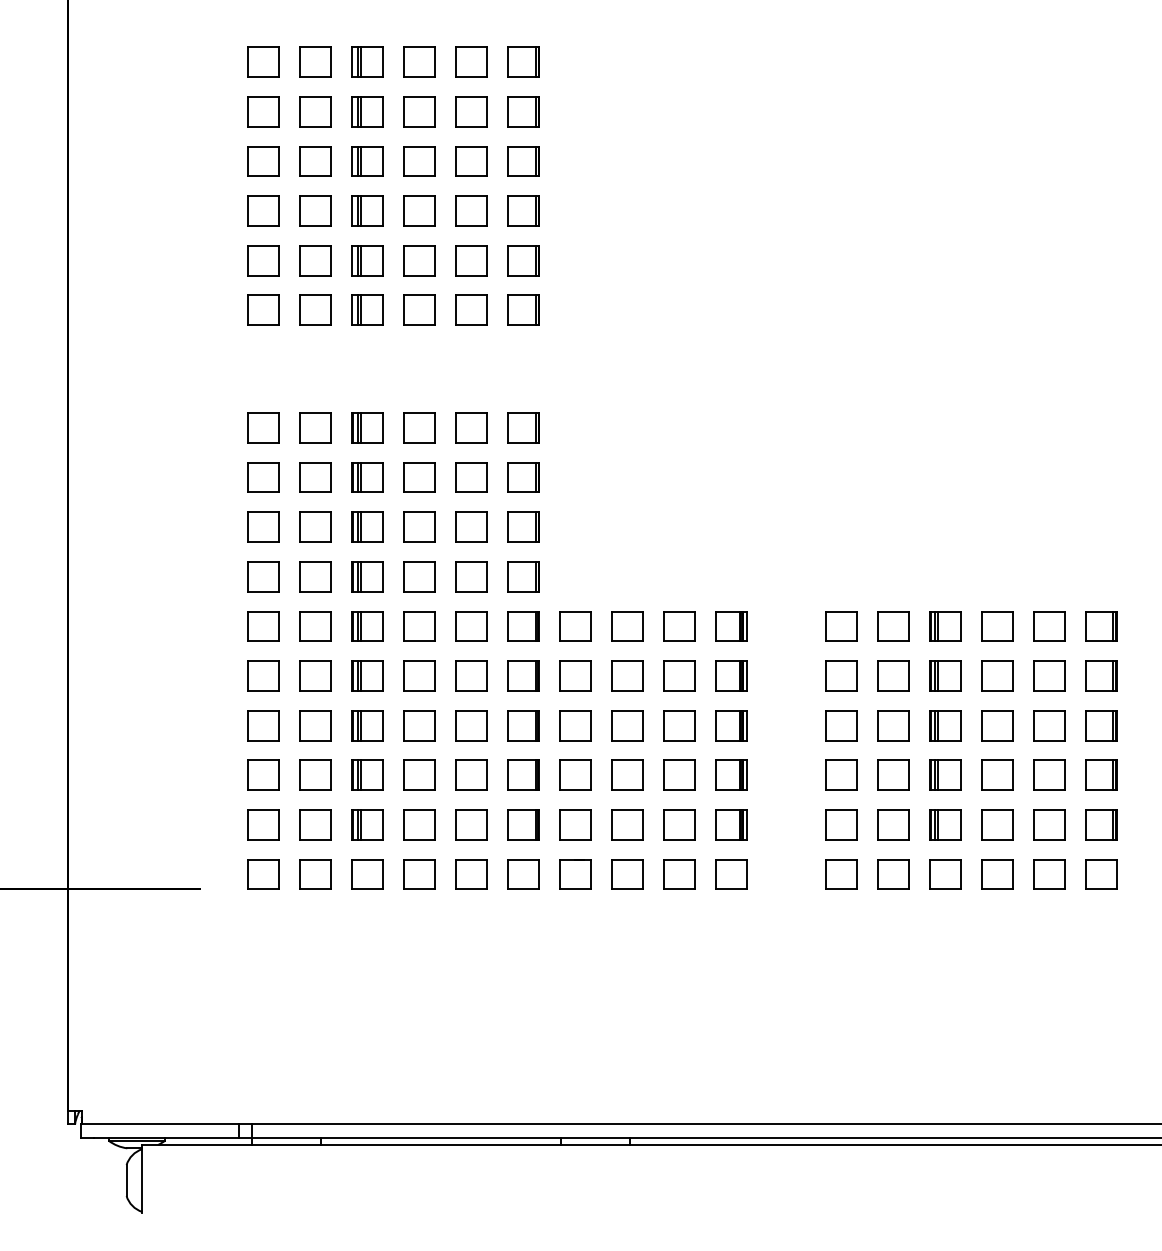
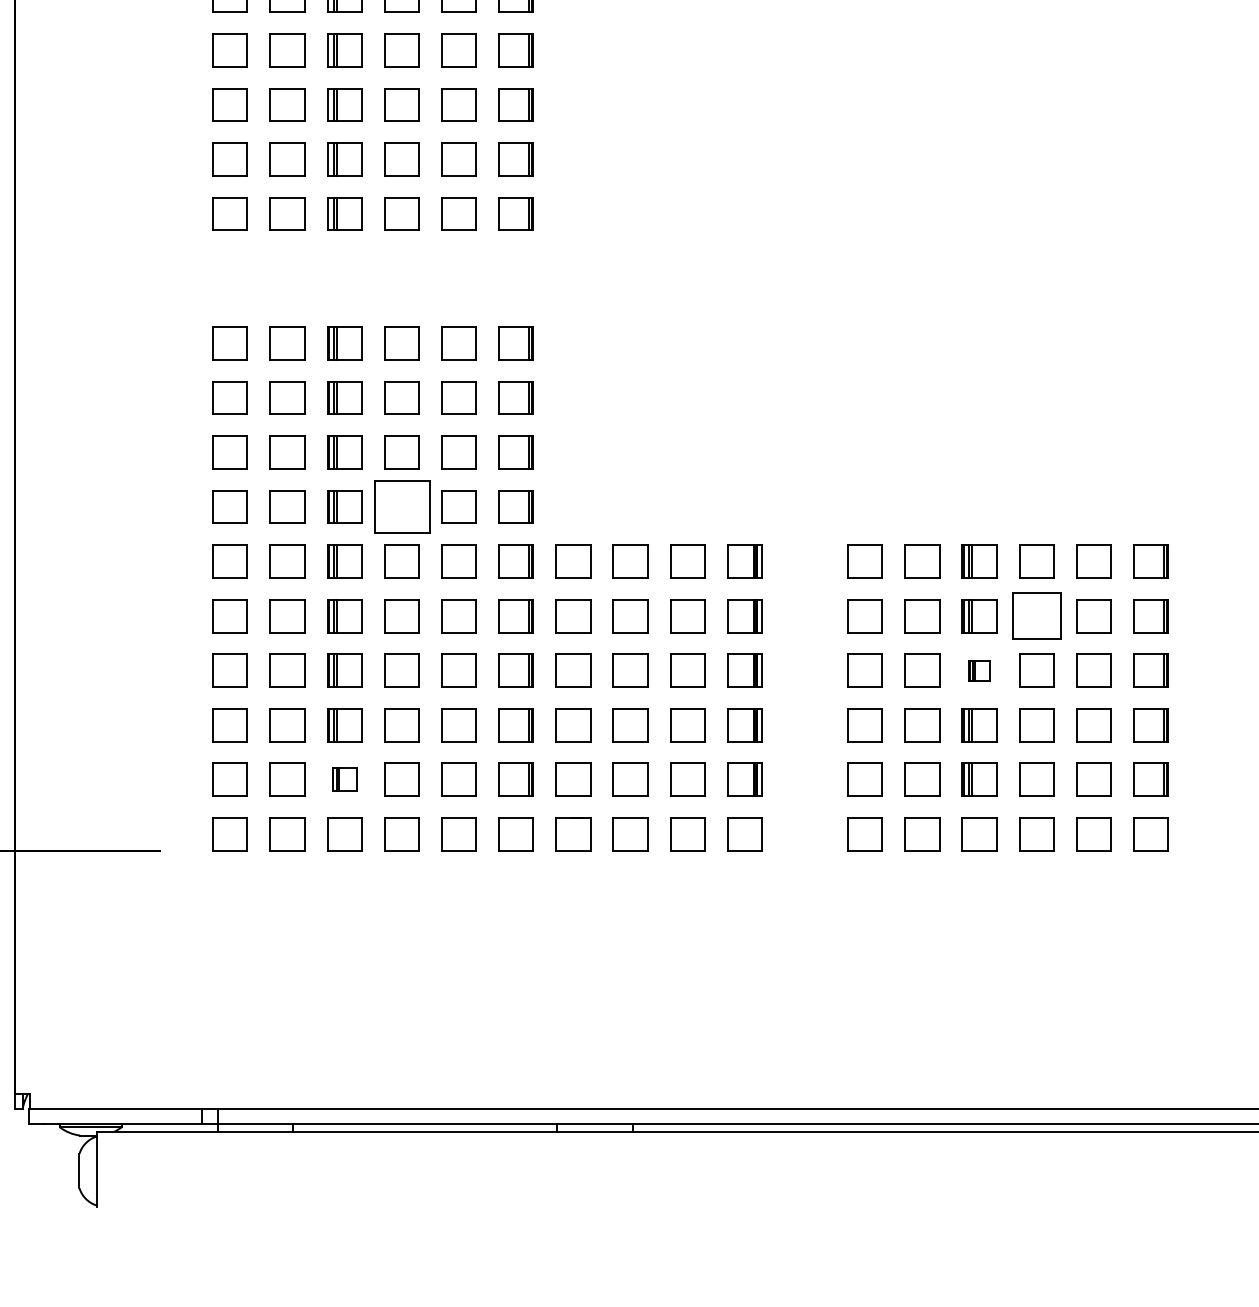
part: (419, 576) -> (401, 506), size x1.6
part: (997, 675) -> (1037, 615), size x1.4
part: (945, 725) -> (979, 670), size x0.6
part: (367, 824) -> (344, 779), size x0.7

